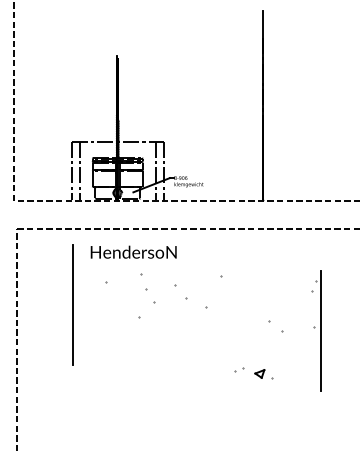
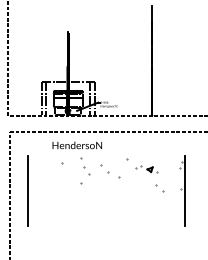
line: (71, 304) -> (27, 190), moved
part: (253, 373) -> (146, 169), moved

